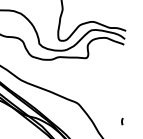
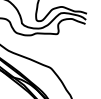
line: (122, 121) -> (84, 81), removed

